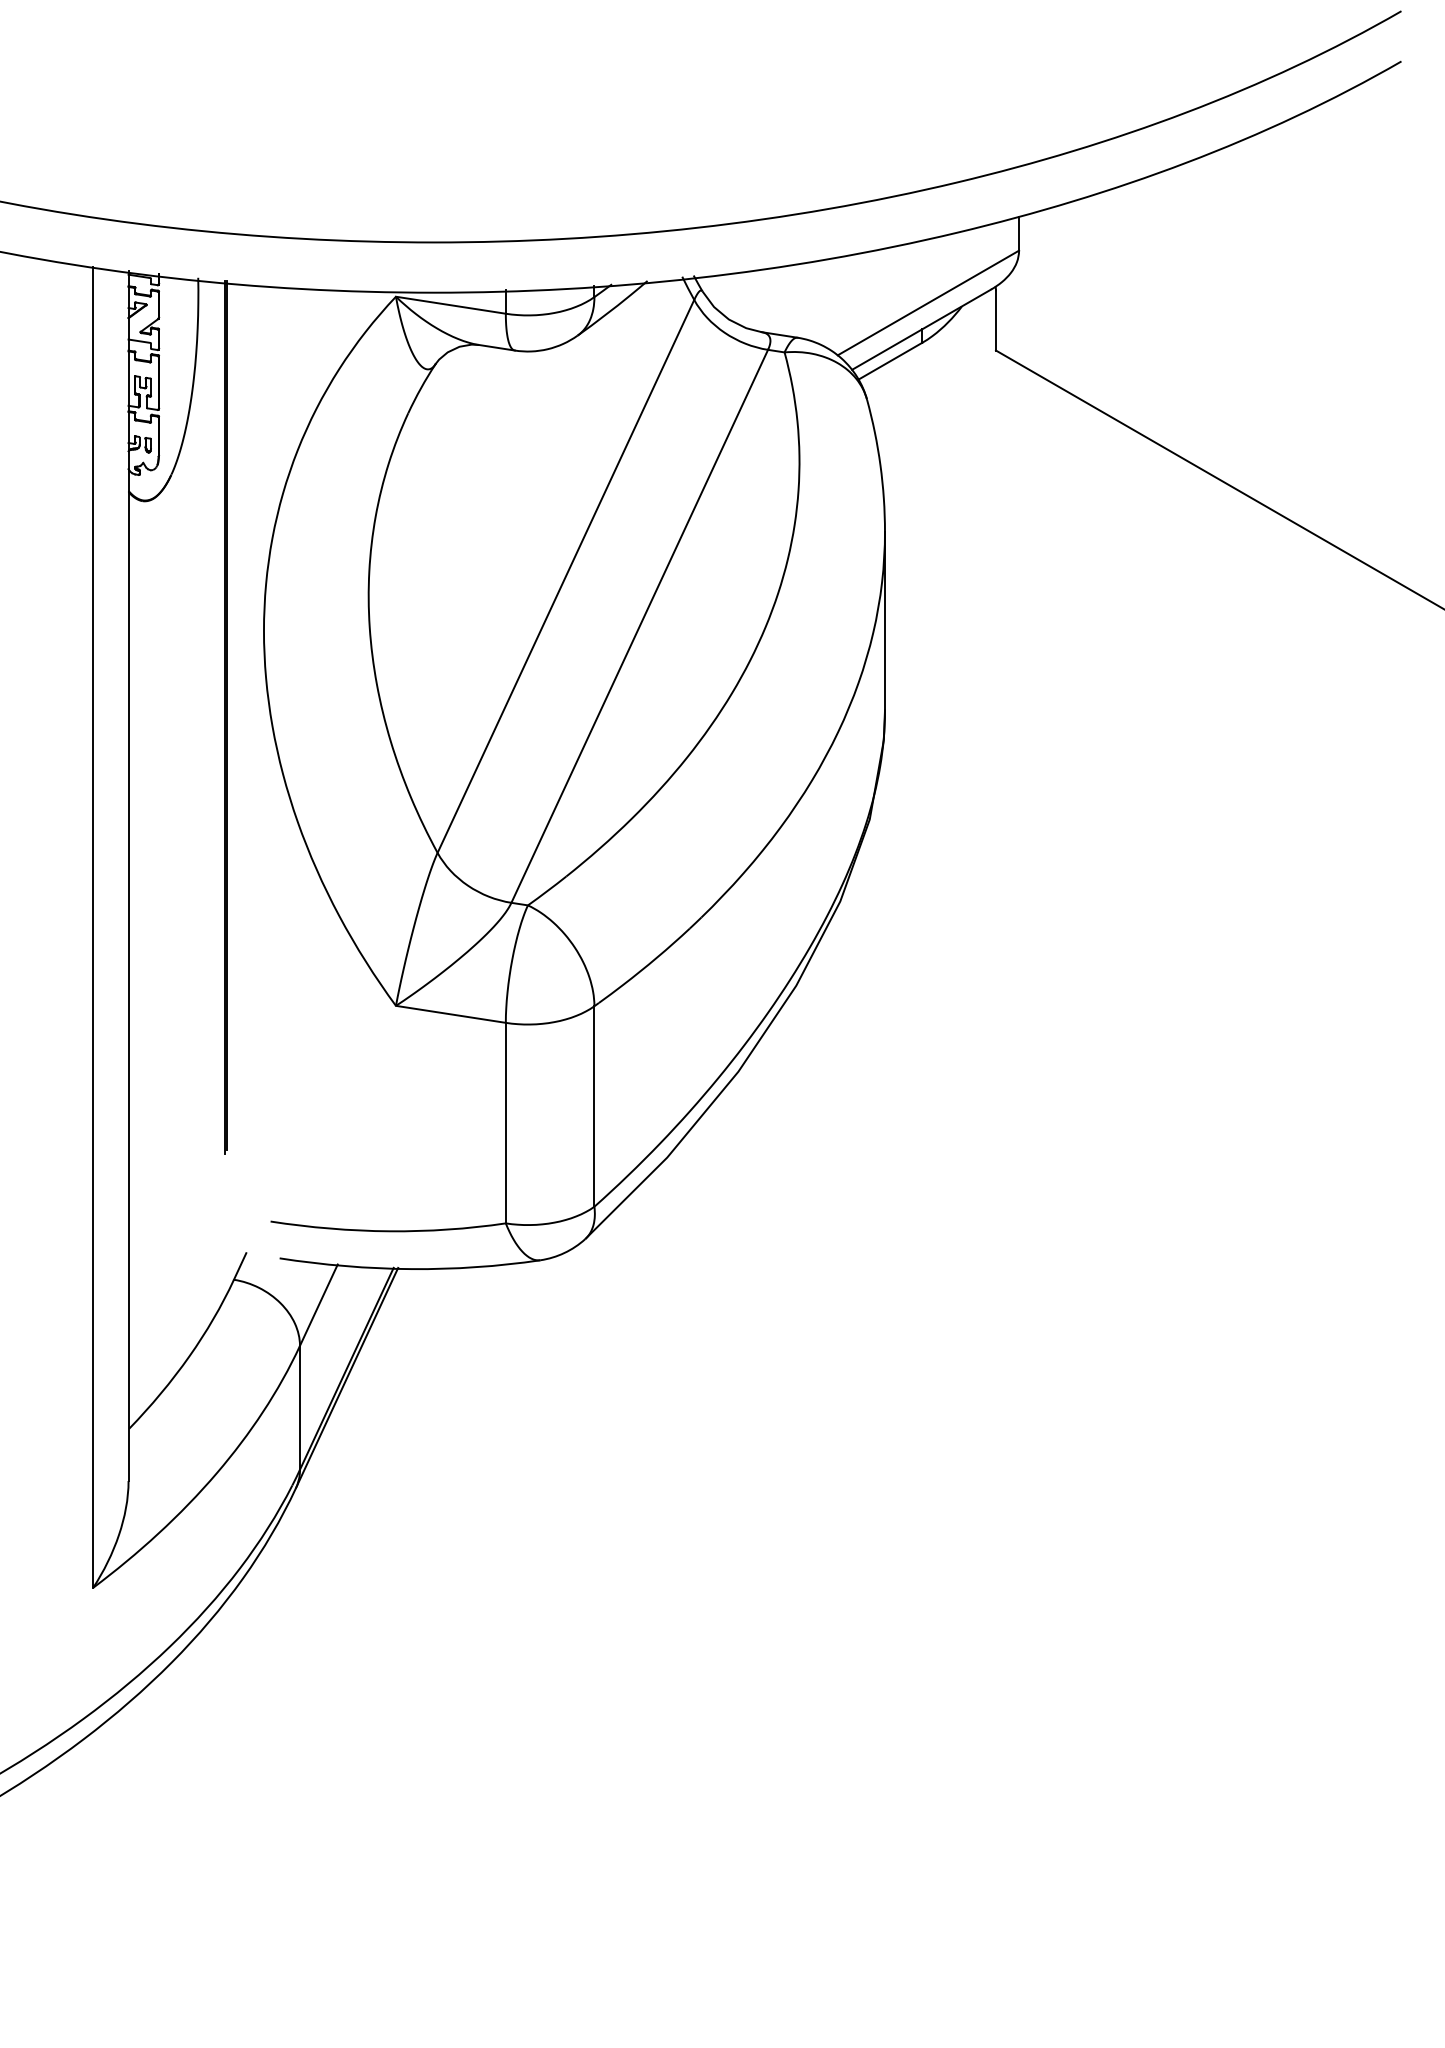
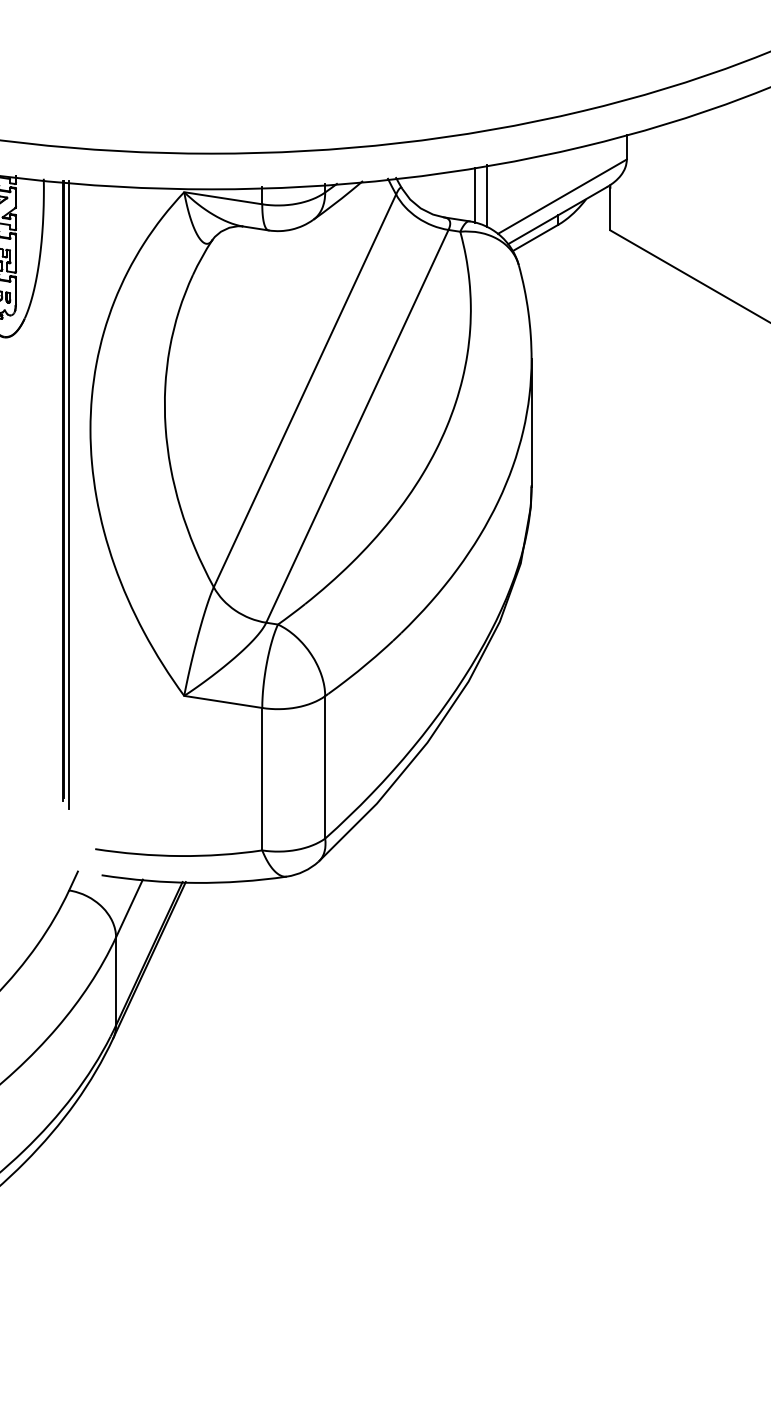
line: (804, 300) -> (474, 194), added
line: (822, 301) -> (487, 195), added
line: (234, 723) -> (69, 495), added

